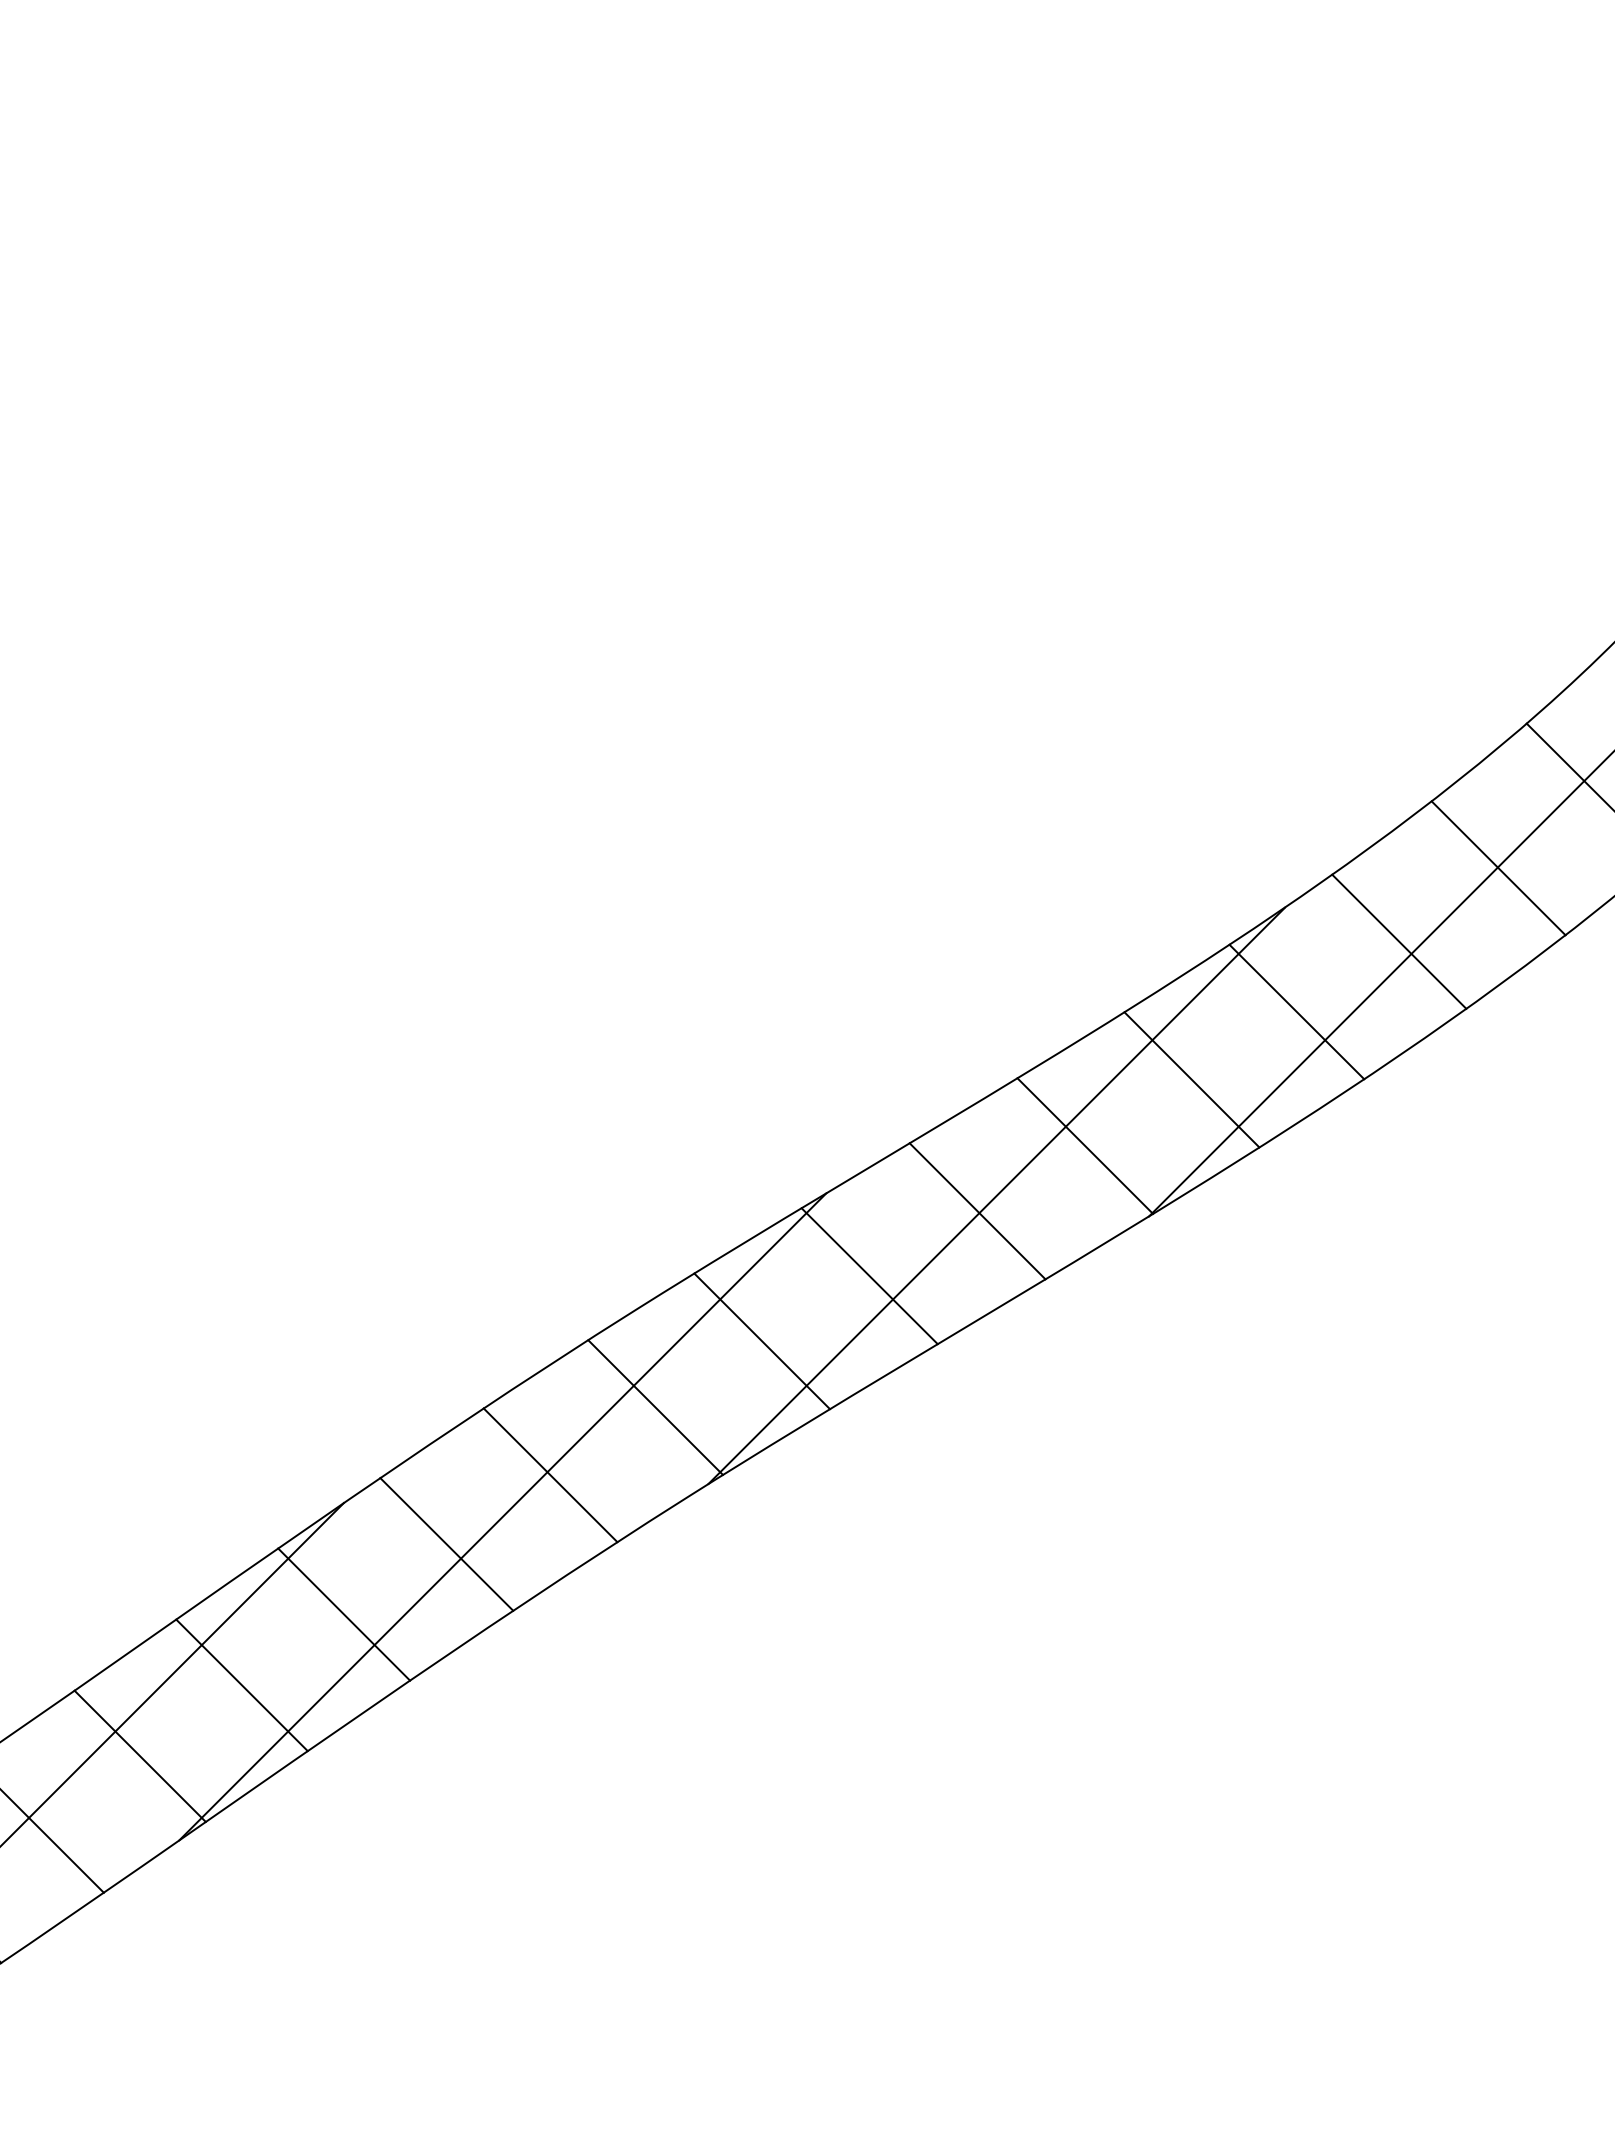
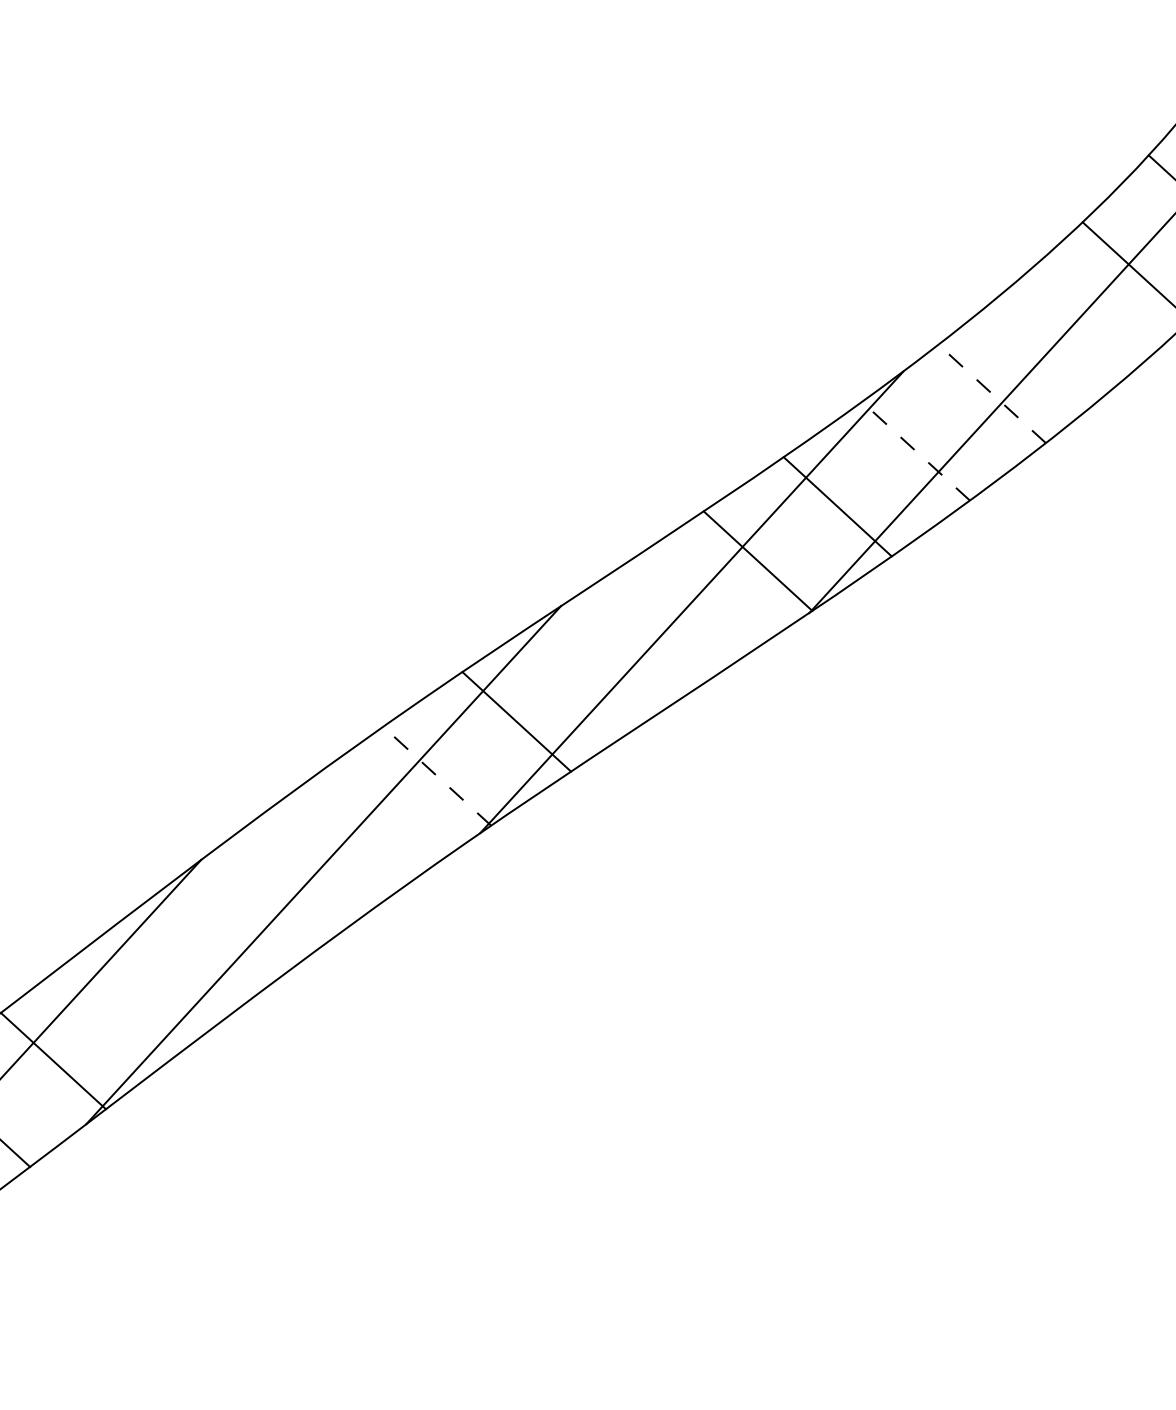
line: (1498, 868) -> (1065, 334), removed
line: (1399, 941) -> (992, 393), solid -> dashed
line: (1296, 1011) -> (915, 450), solid -> dashed
line: (977, 1211) -> (677, 614), removed
line: (869, 1276) -> (596, 668), removed
line: (655, 1407) -> (437, 776), solid -> dashed
line: (550, 1475) -> (358, 831), removed
line: (446, 1544) -> (281, 888), removed
line: (344, 1614) -> (205, 945), removed
line: (241, 1685) -> (128, 1003), removed

